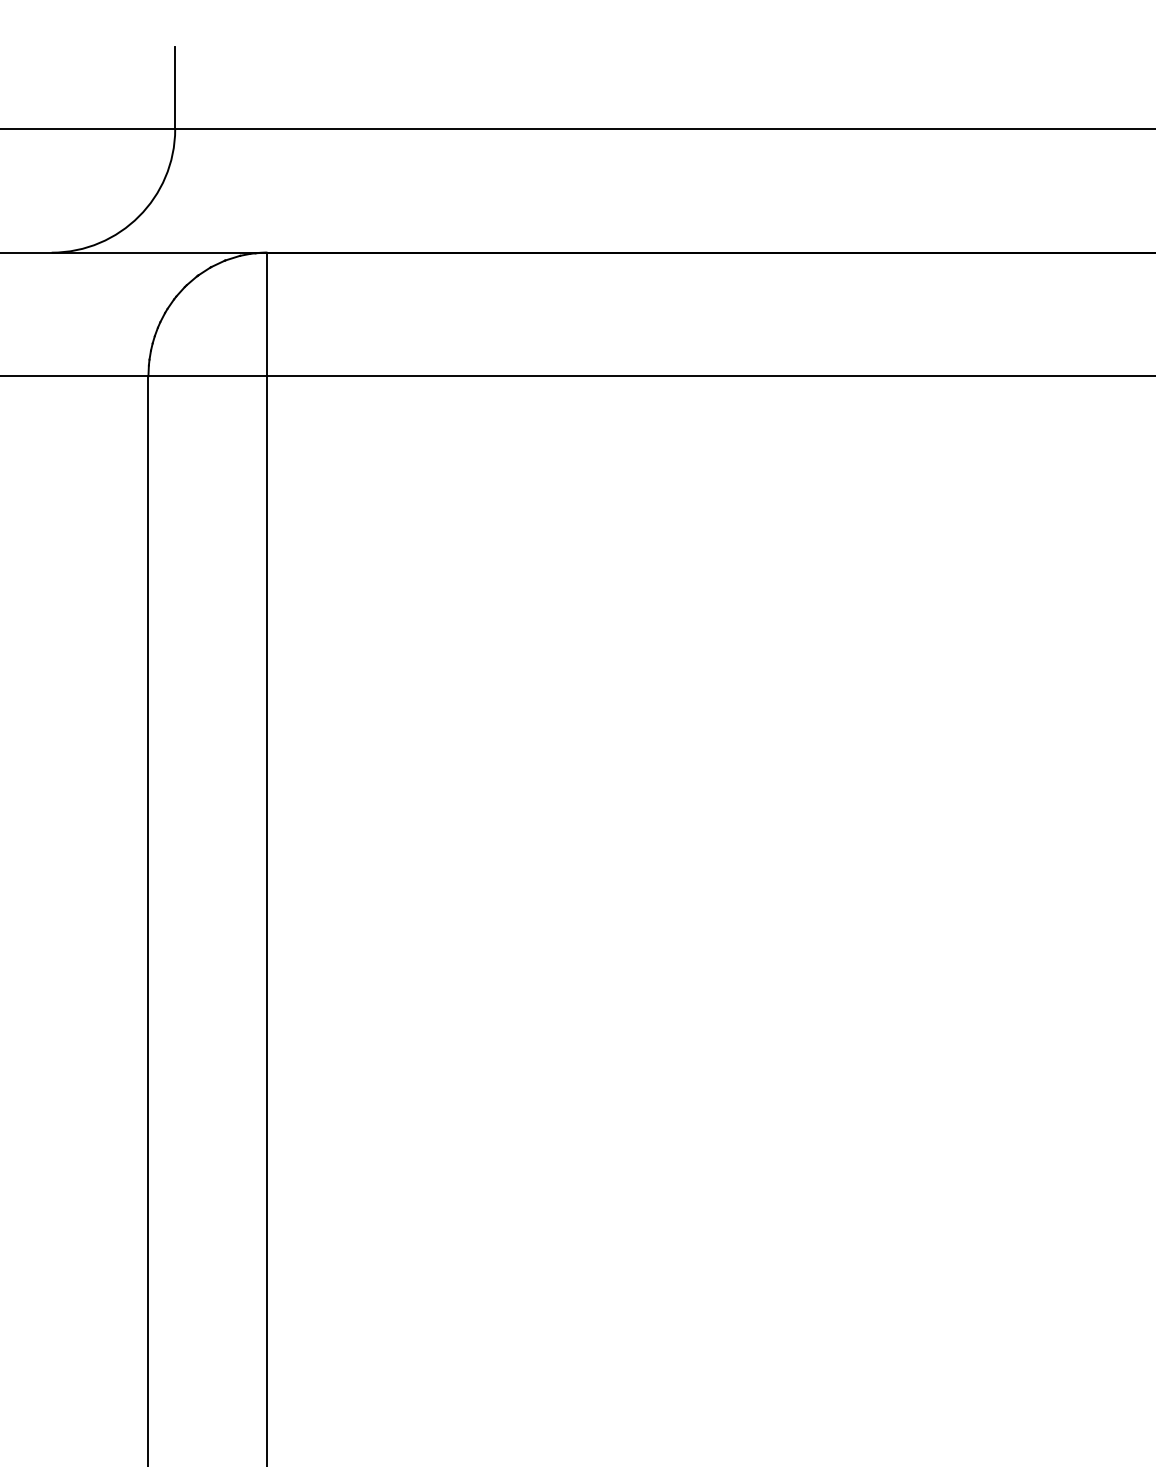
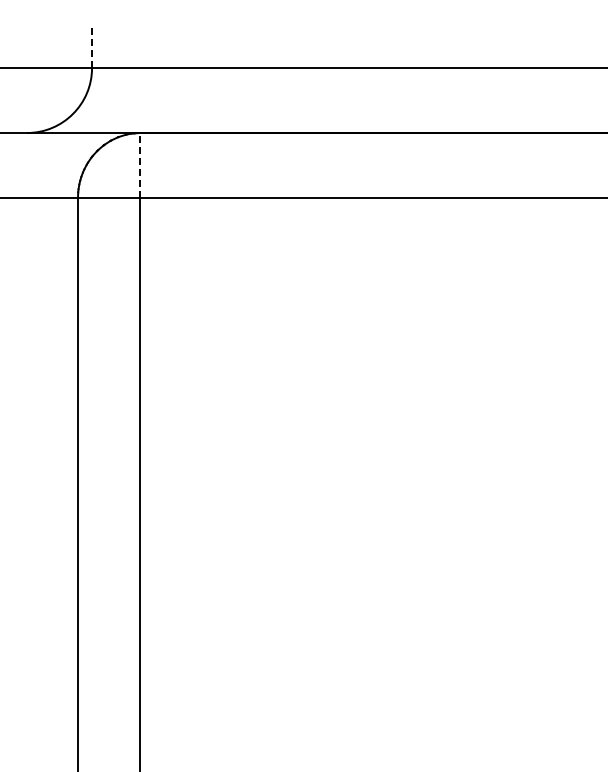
line: (176, 88) -> (92, 46), solid -> dashed
line: (267, 314) -> (140, 165), solid -> dashed

